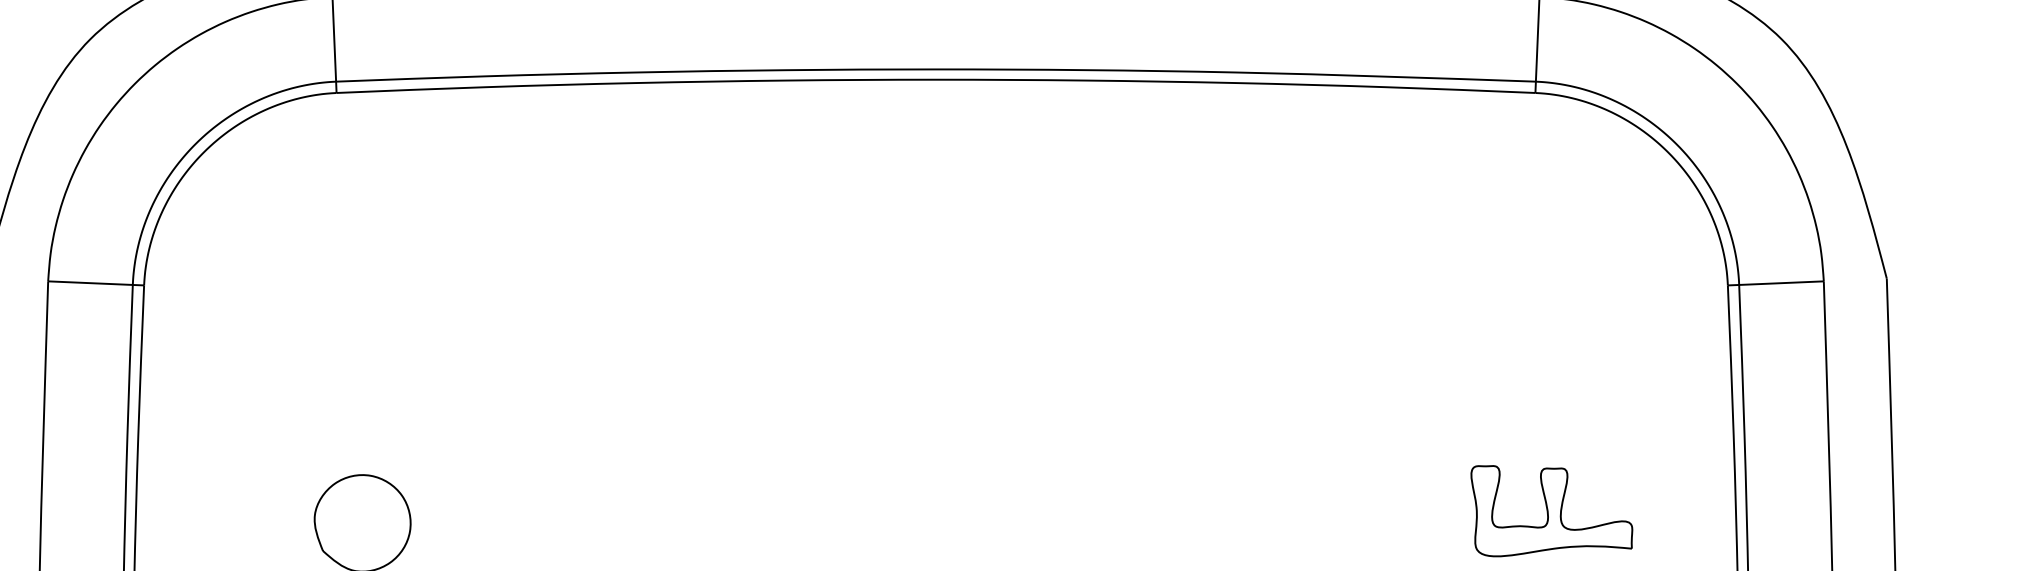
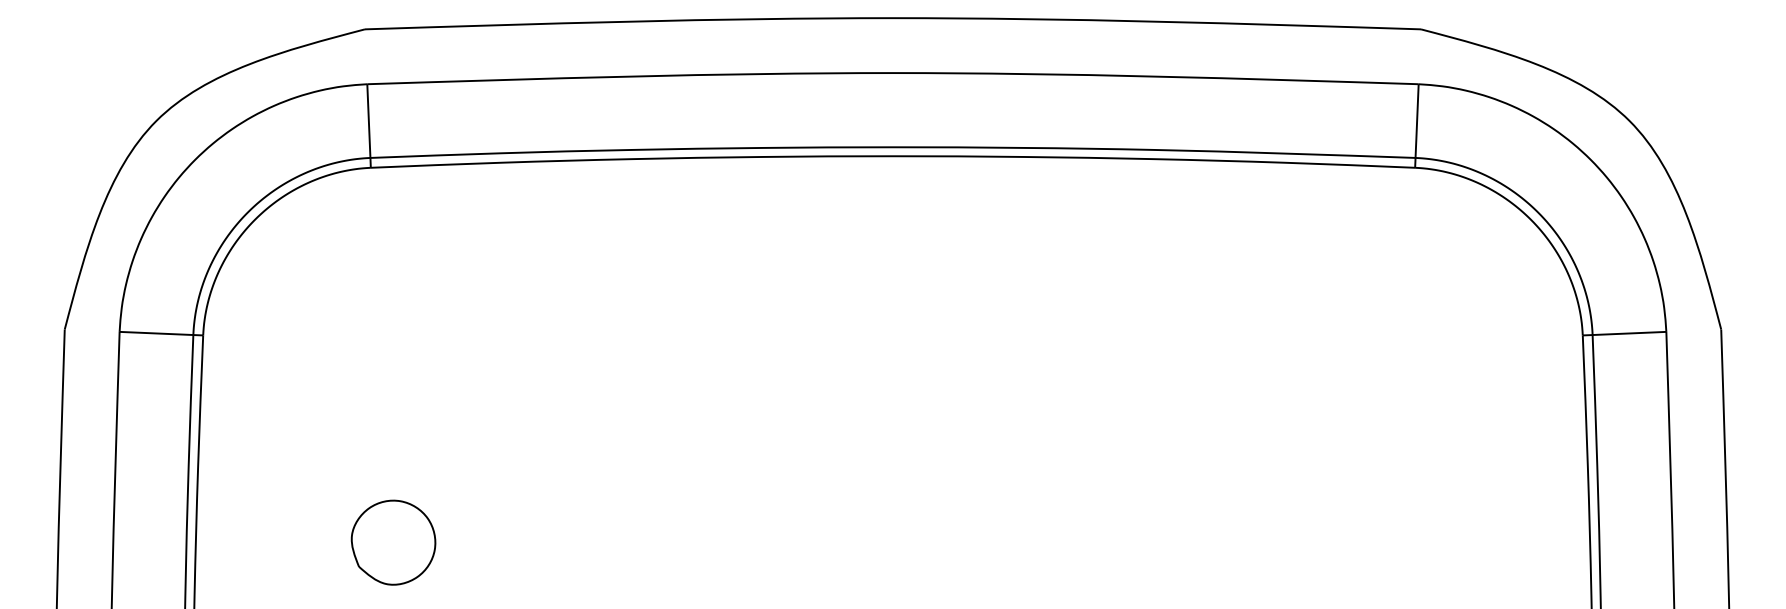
part: (1551, 510) -> (1429, 531), removed

